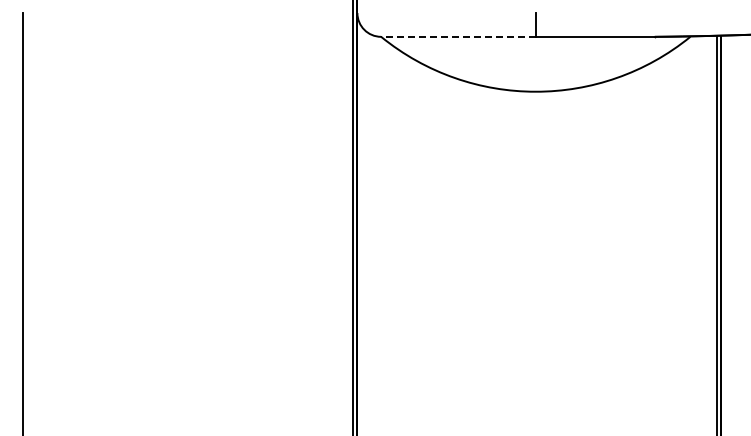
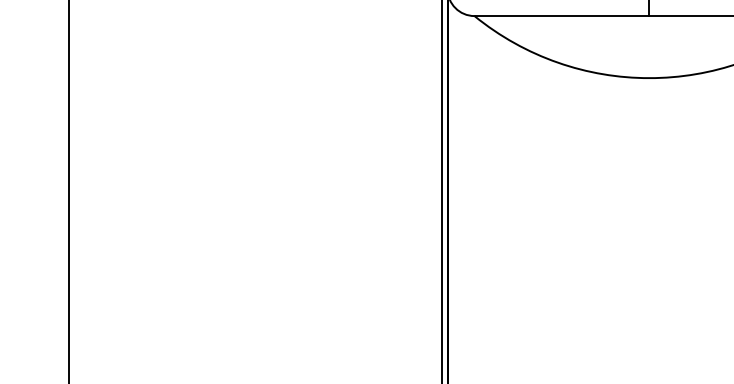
line: (458, 36) -> (561, 15), dashed -> solid

